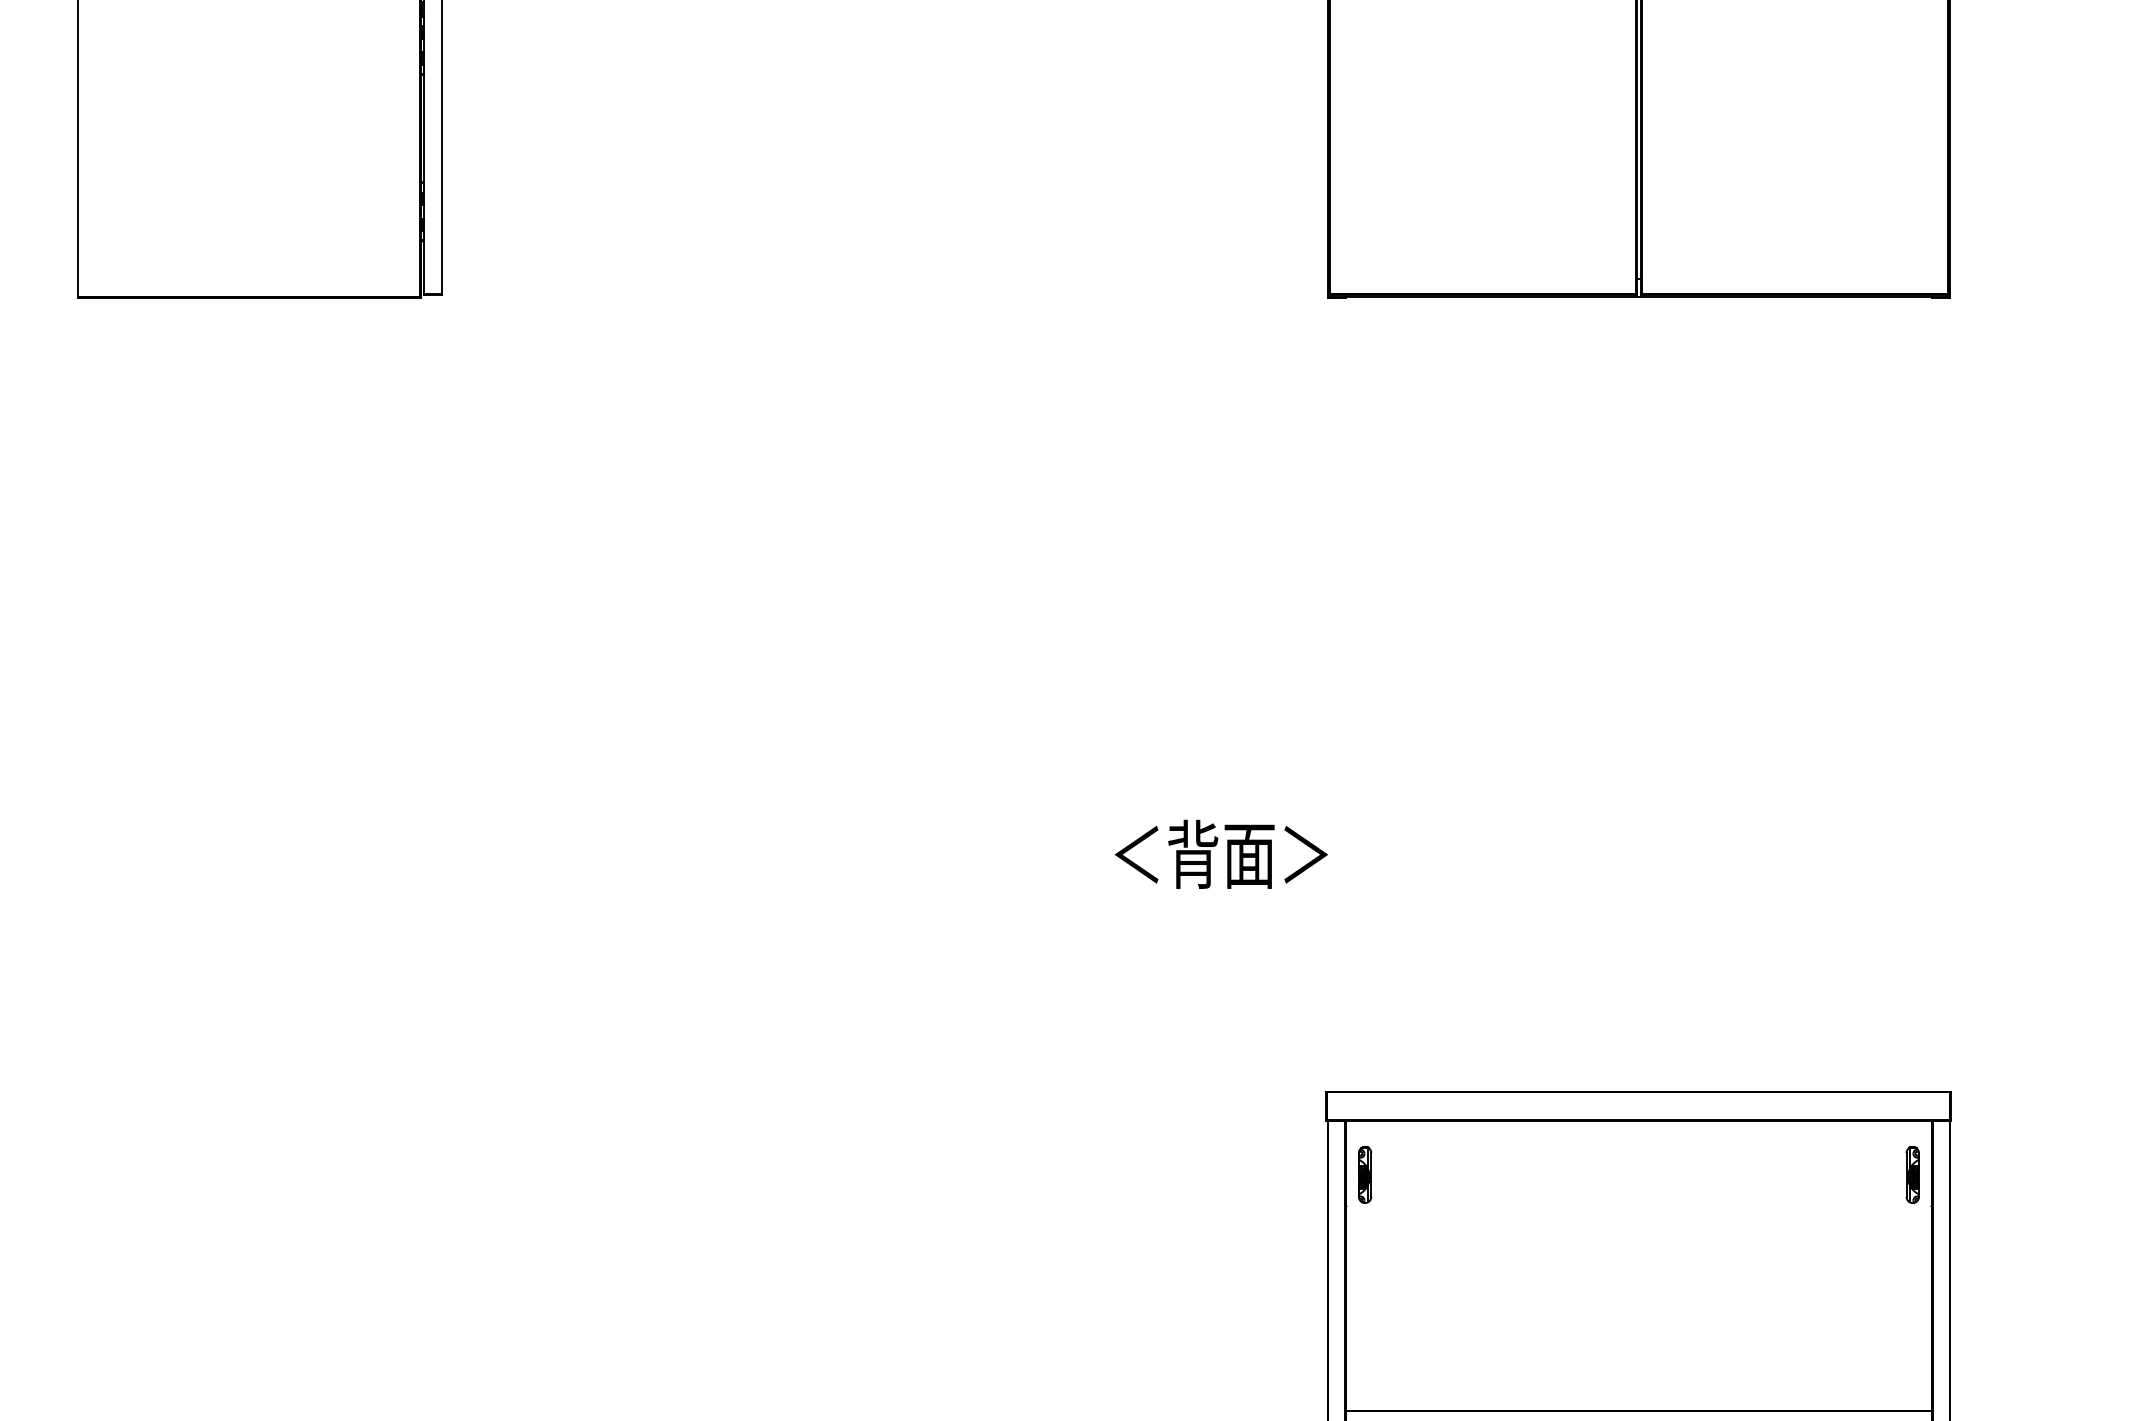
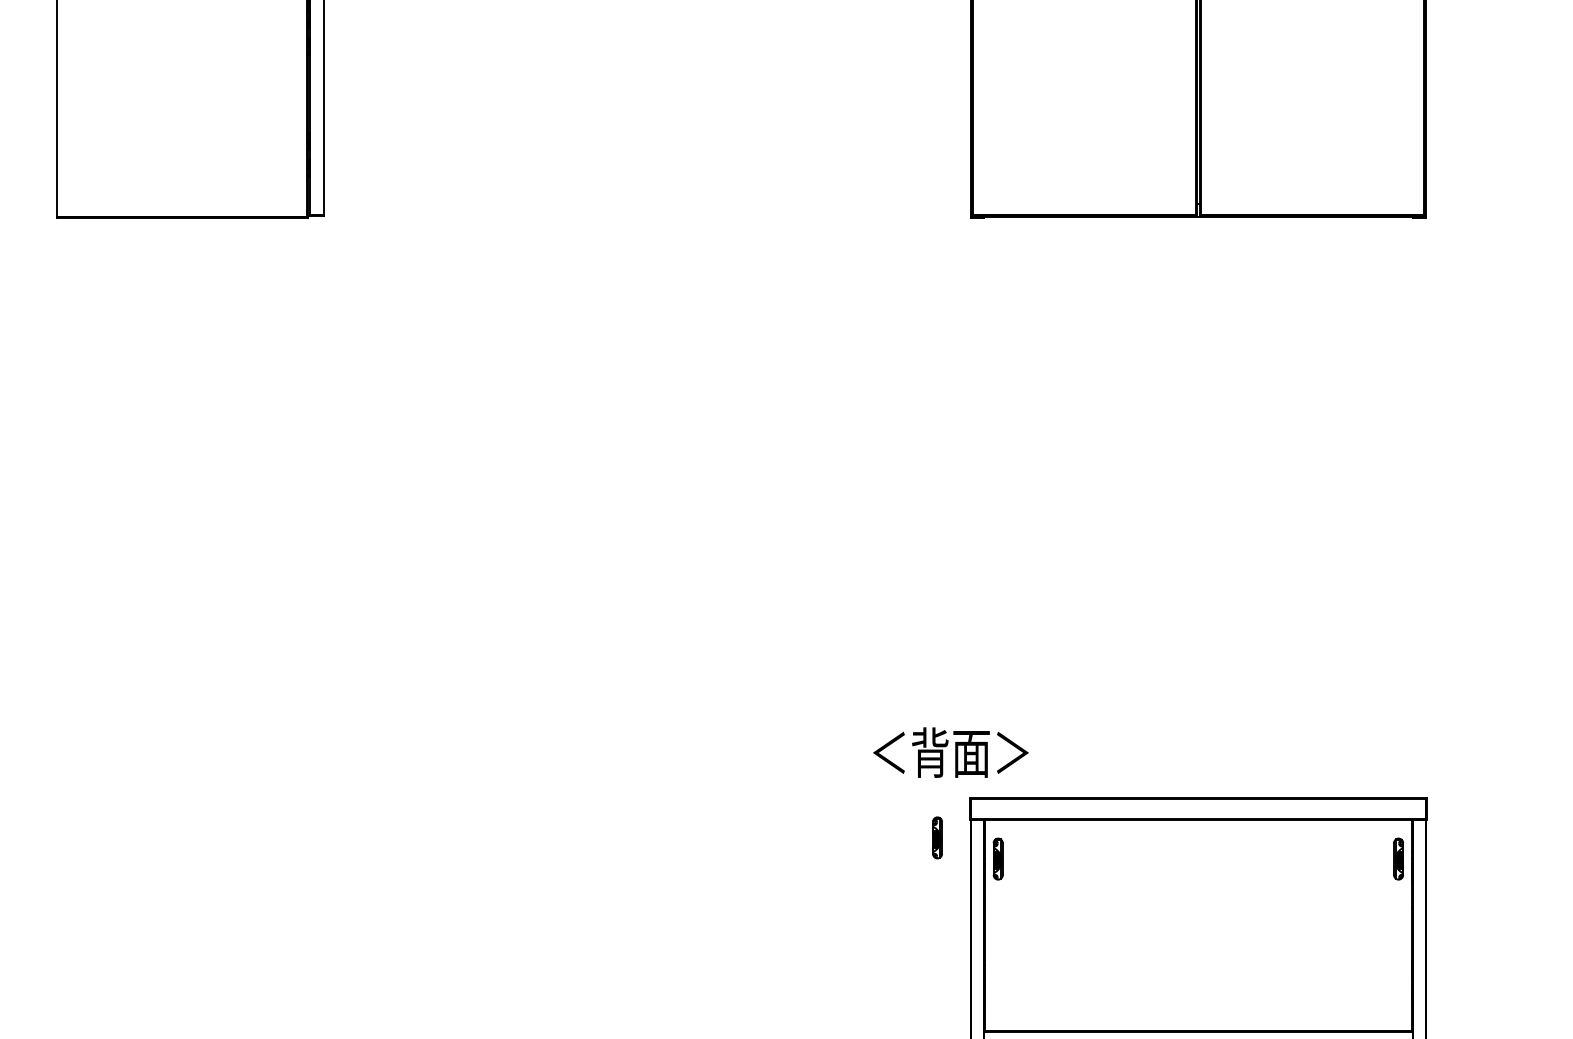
text: (1220, 853) -> (950, 751), moved
part: (1282, 1145) -> (937, 837), added

